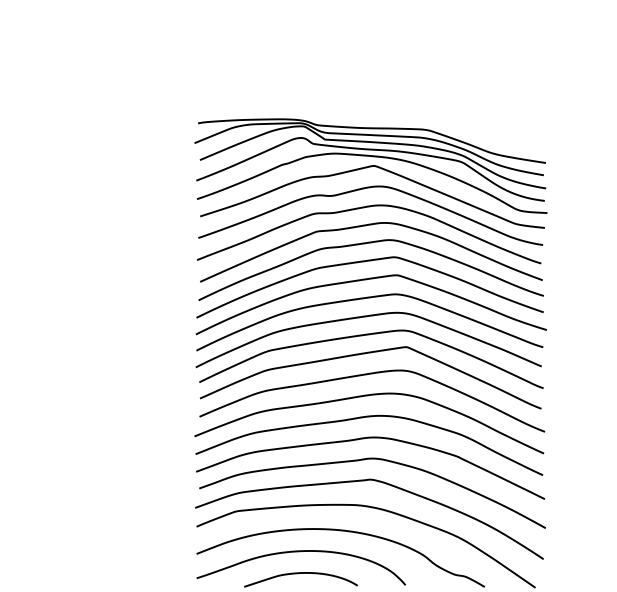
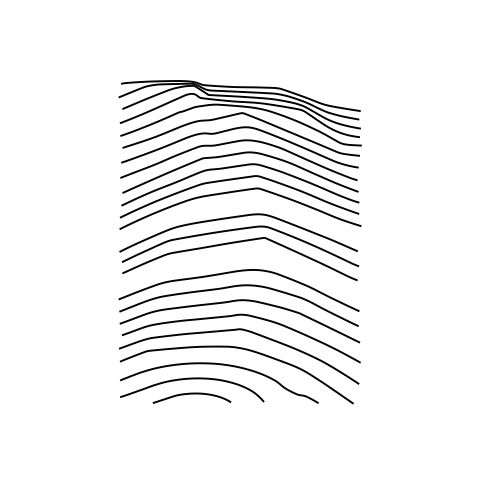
curve: (364, 300) -> (235, 205), removed
curve: (369, 375) -> (239, 257), removed

